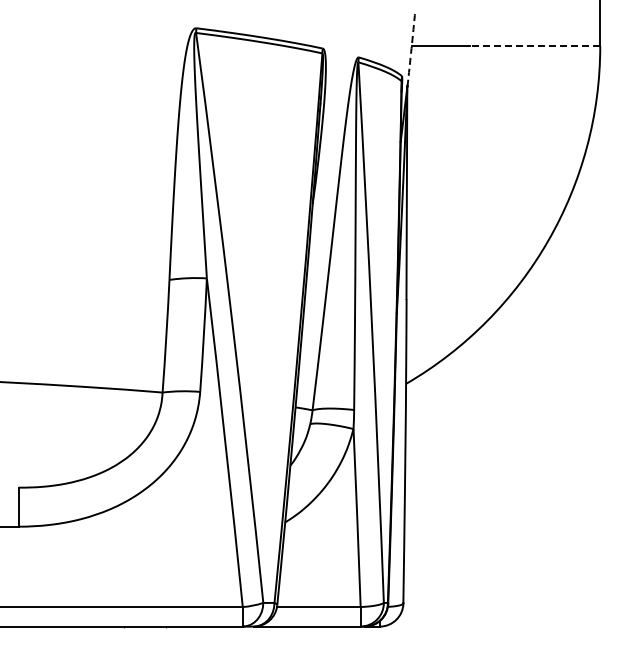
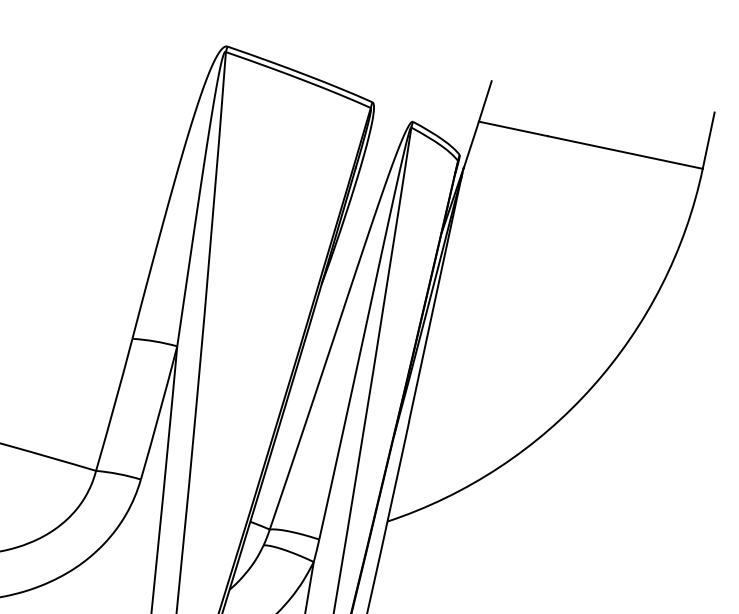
line: (534, 46) -> (624, 152), dashed -> solid
arc: (411, 48) -> (477, 124), dashed -> solid

